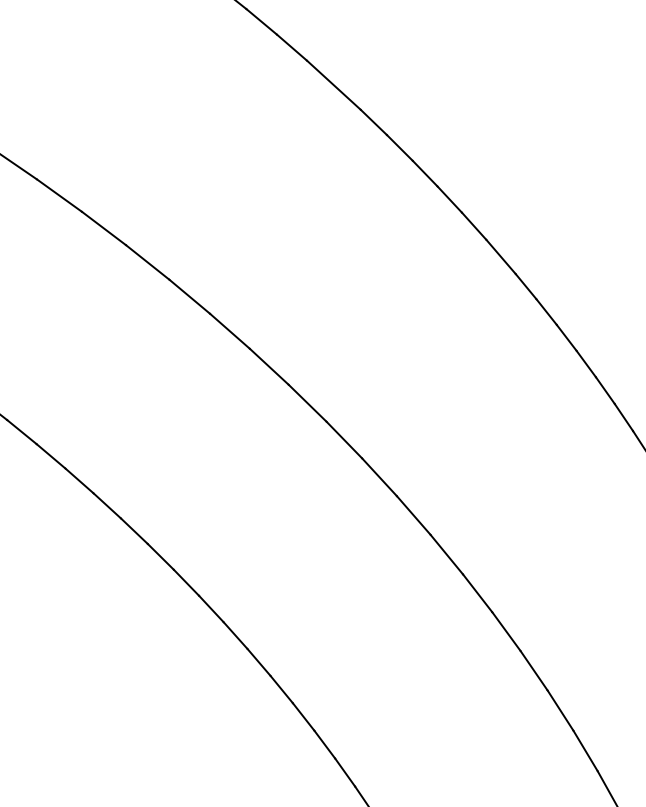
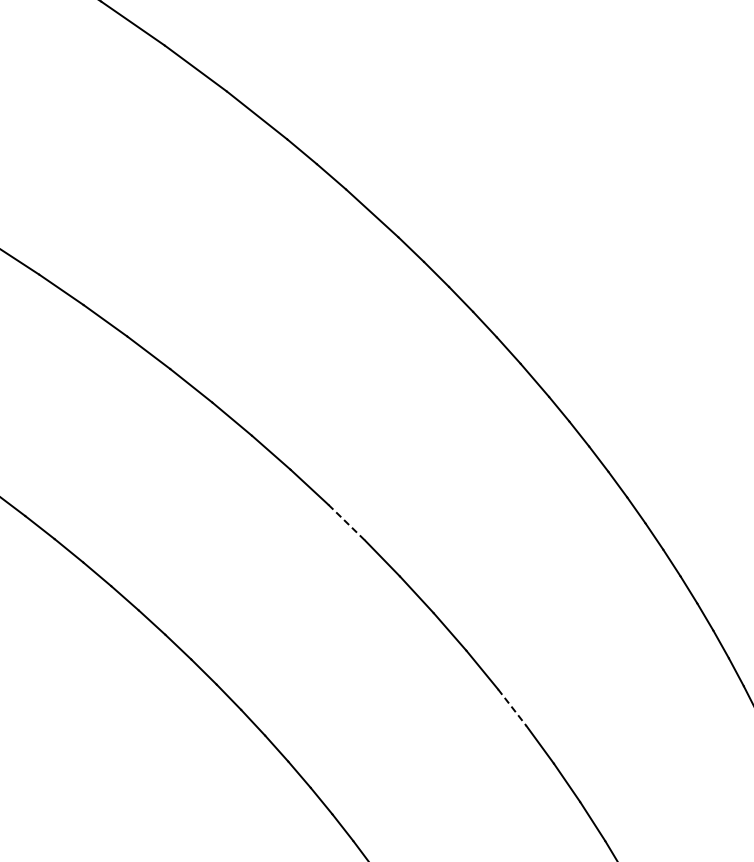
line: (307, 402) -> (346, 522), solid -> dashed
line: (477, 594) -> (512, 708), solid -> dashed

